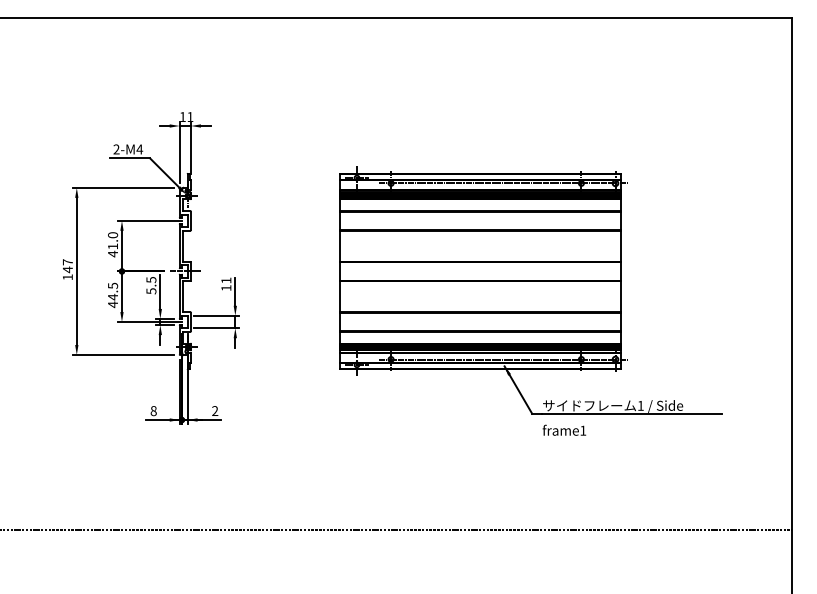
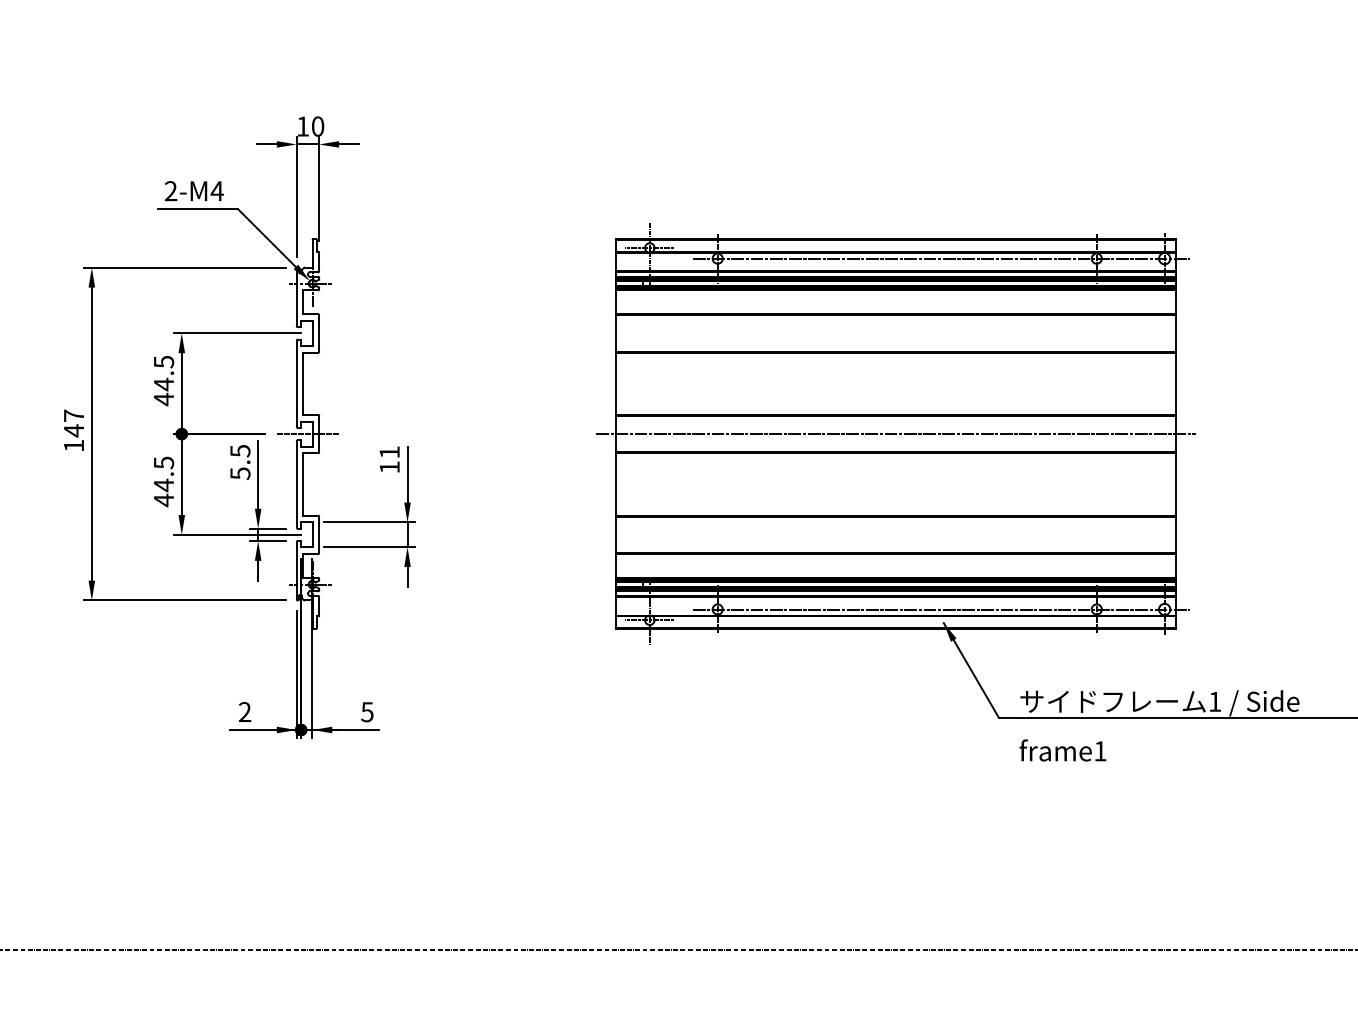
text: (190, 116) -> (318, 125), 11 -> 10
text: (112, 240) -> (162, 372), 41.0 -> 44.5
line: (480, 271) -> (895, 434), added
text: (153, 411) -> (244, 713), 8 -> 2
text: (215, 411) -> (368, 713), 2 -> 5

